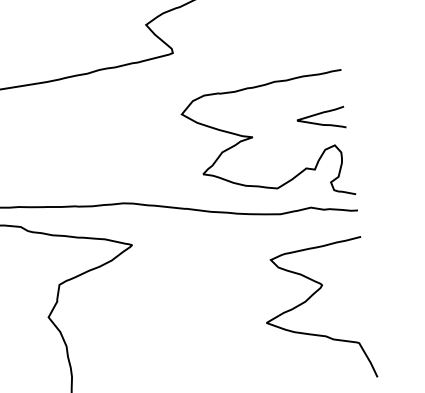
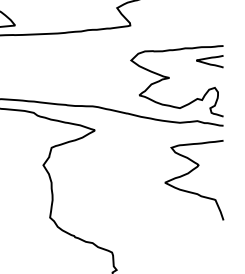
curve: (320, 123) -> (209, 63), moved

